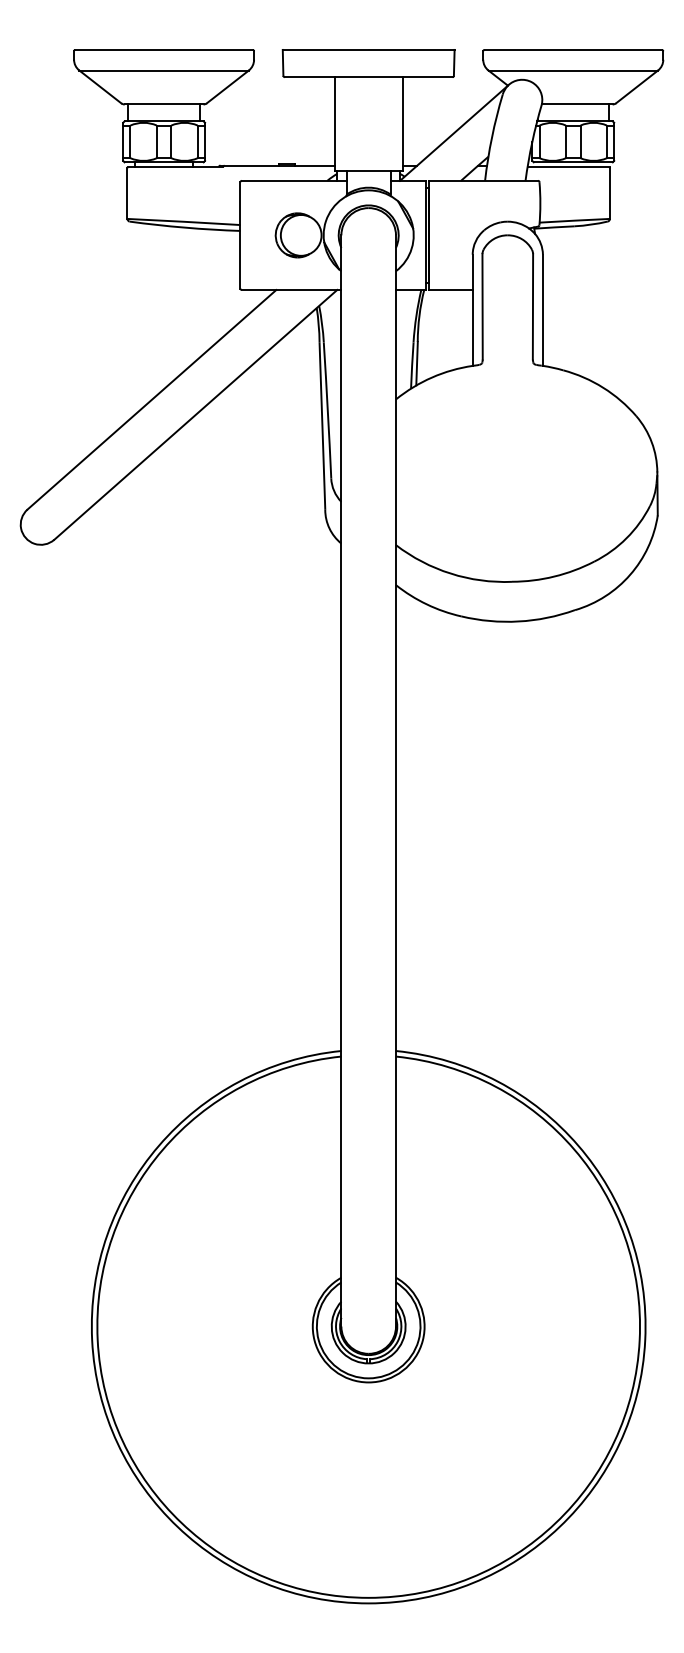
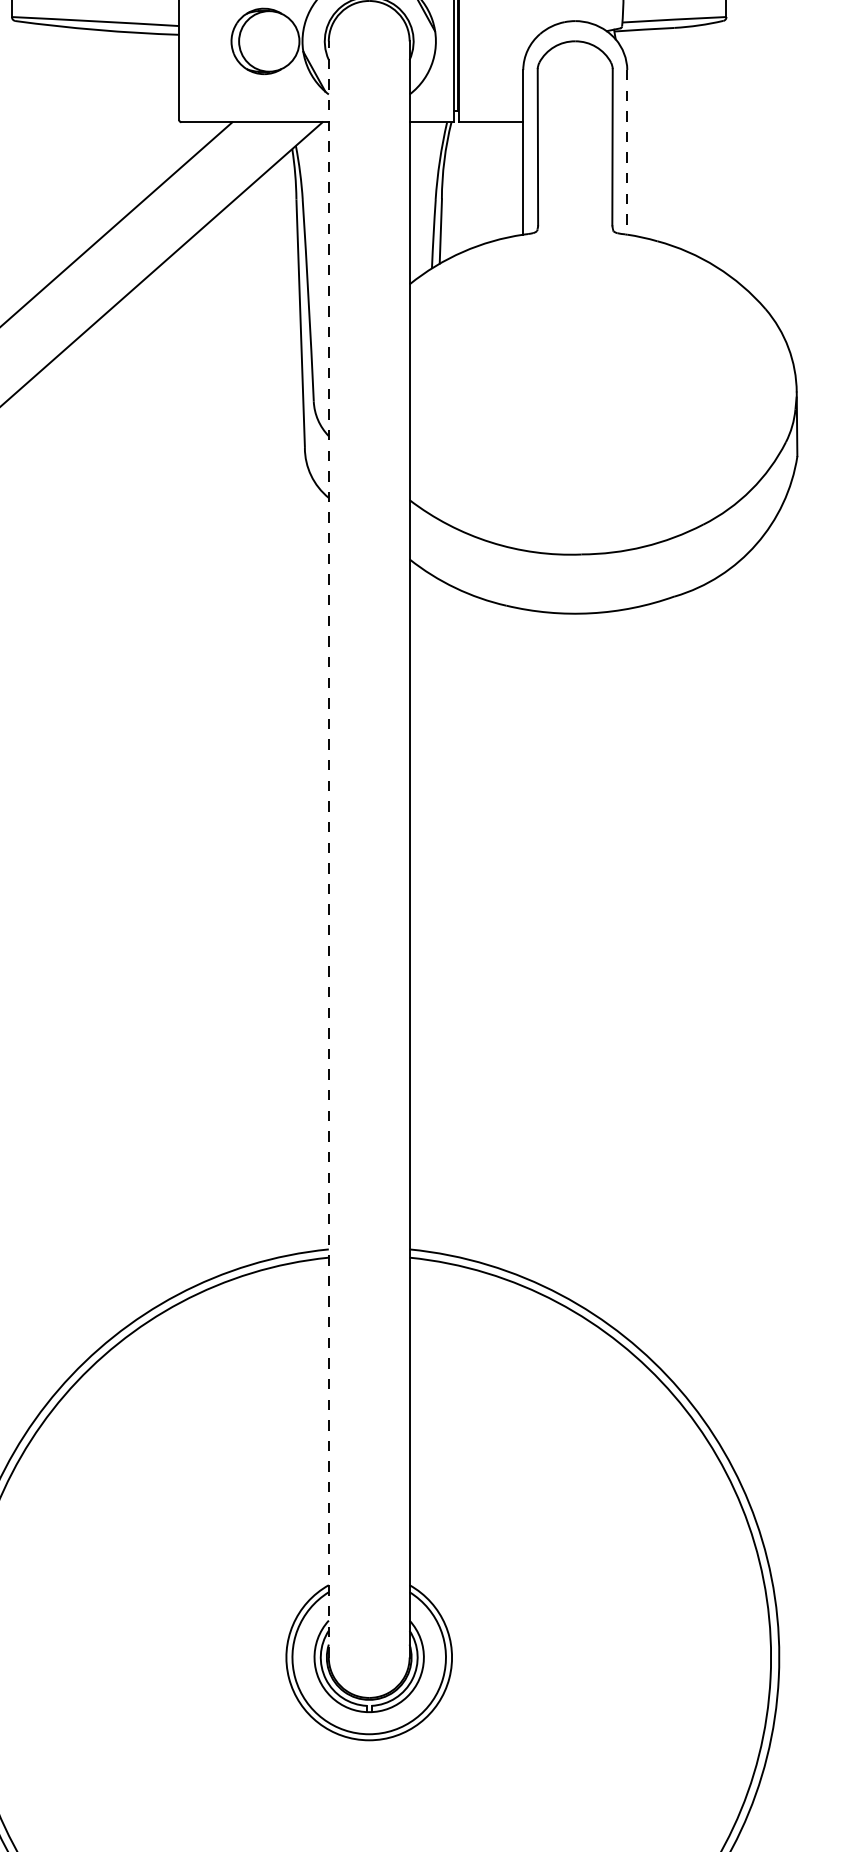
line: (542, 310) -> (626, 152), solid -> dashed
line: (341, 780) -> (328, 848), solid -> dashed

